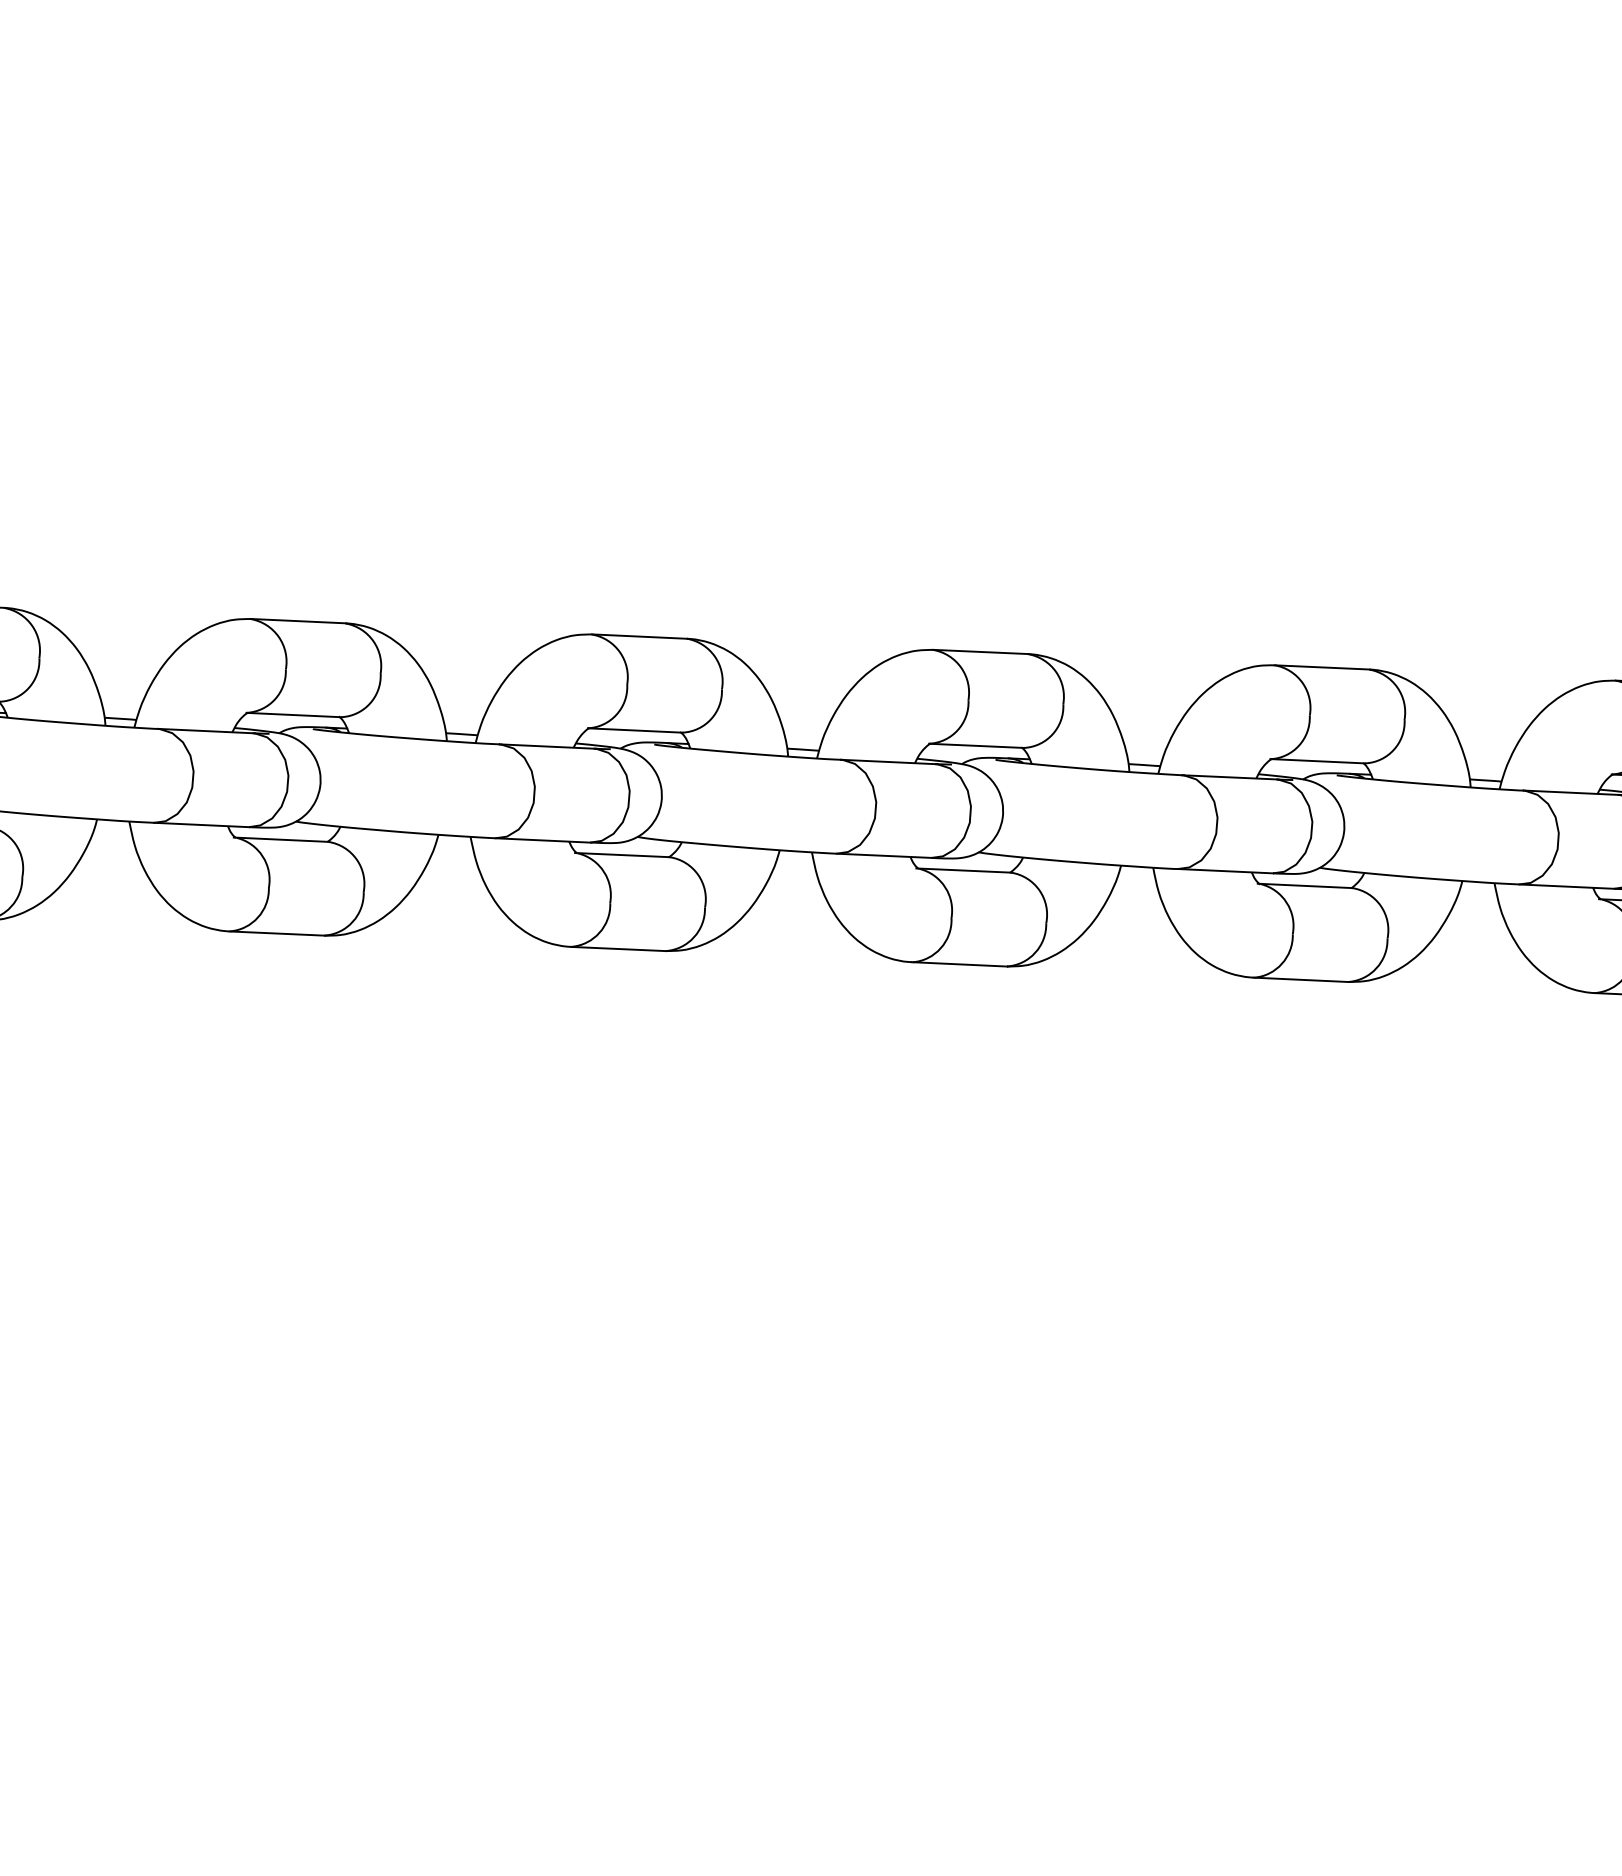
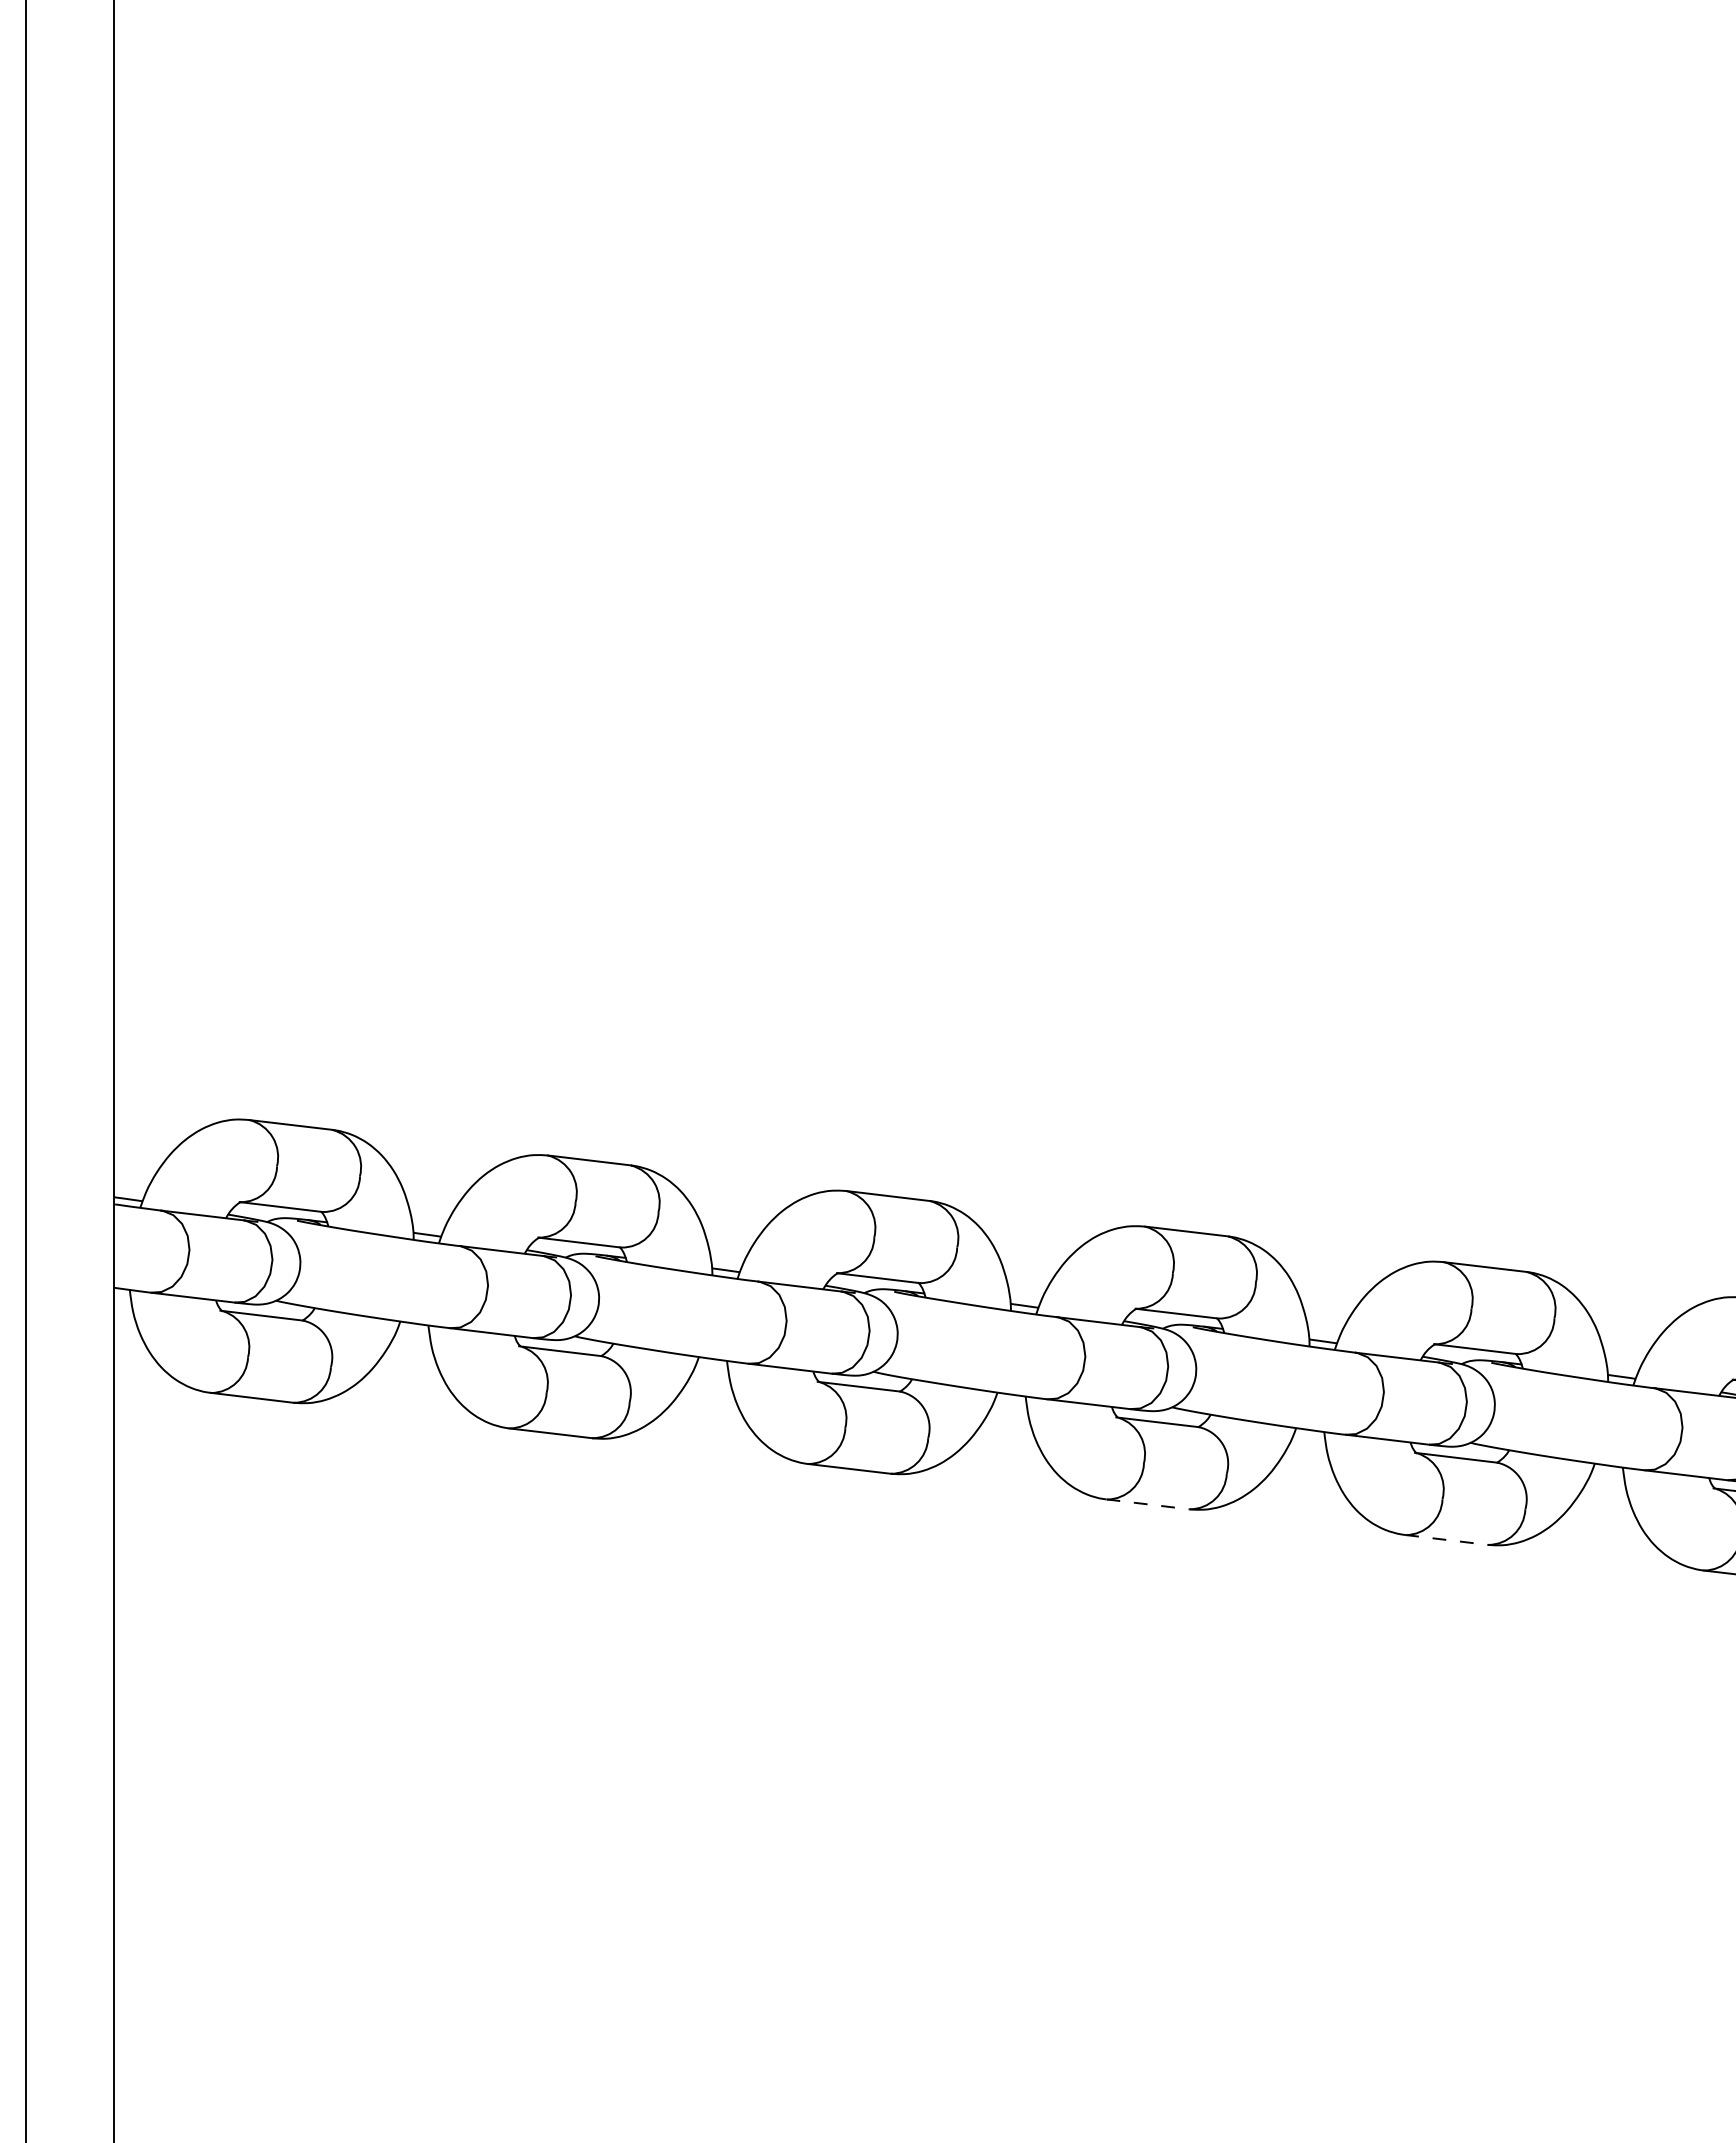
line: (958, 964) -> (1147, 1504), solid -> dashed
line: (1300, 979) -> (1446, 1539), solid -> dashed

